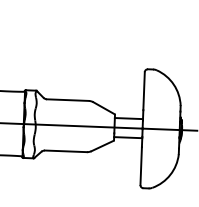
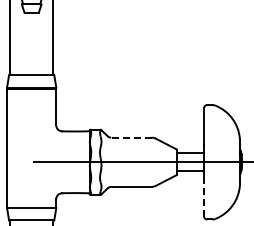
line: (67, 99) -> (130, 137), solid -> dashed
line: (141, 165) -> (204, 197), solid -> dashed

